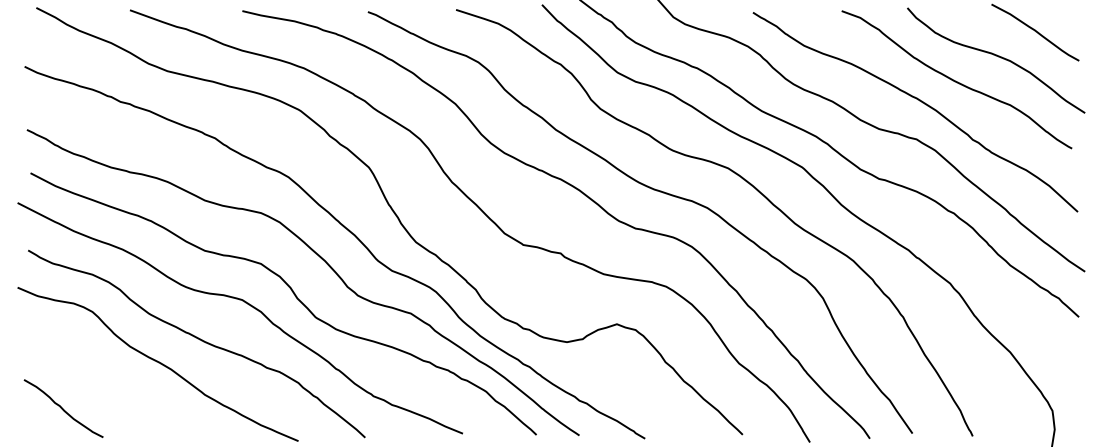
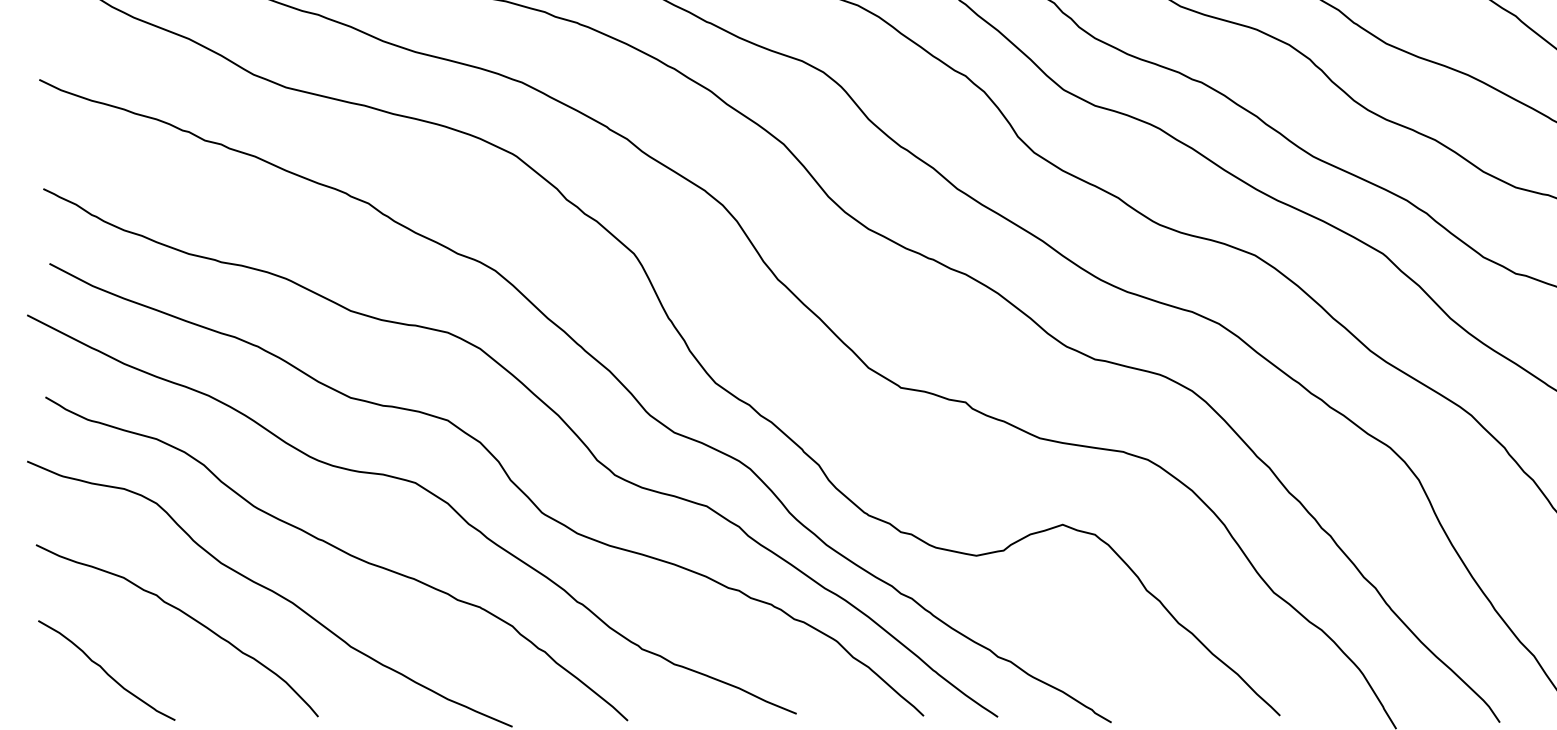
curve: (108, 376) -> (184, 615), added

